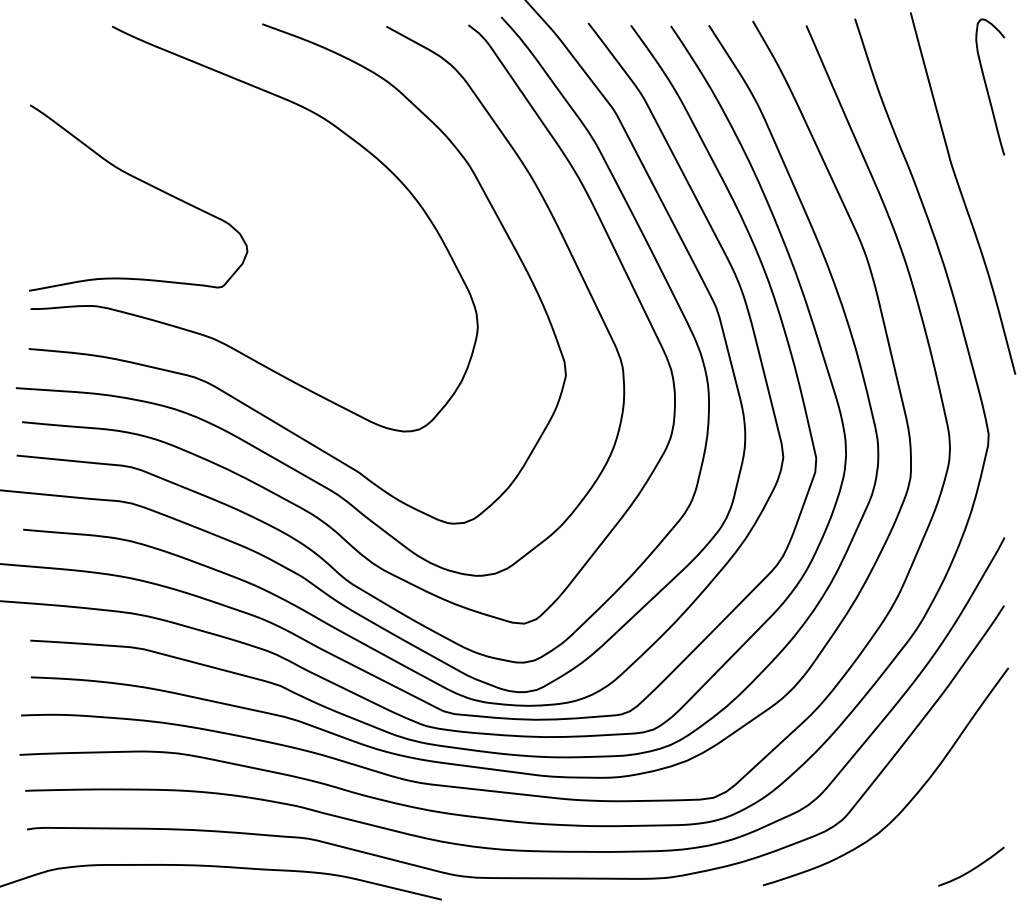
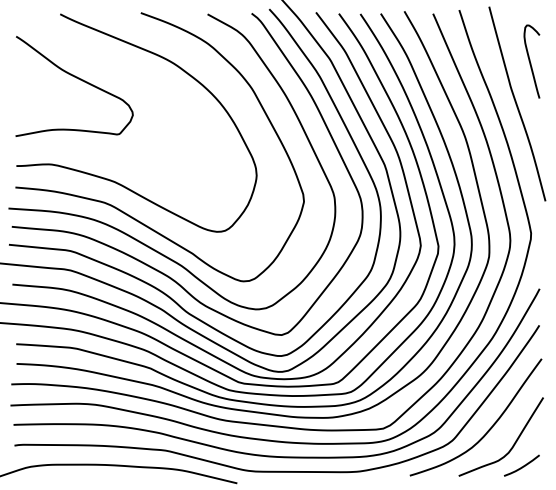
curve: (987, 86) -> (530, 61), moved
curve: (146, 185) -> (78, 79), moved
curve: (955, 825) -> (513, 443), added

